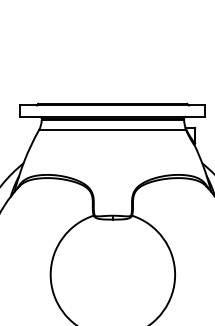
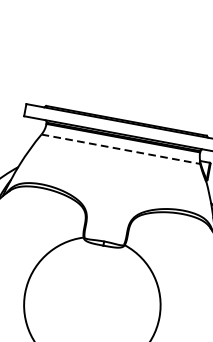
line: (112, 130) -> (120, 149), solid -> dashed

